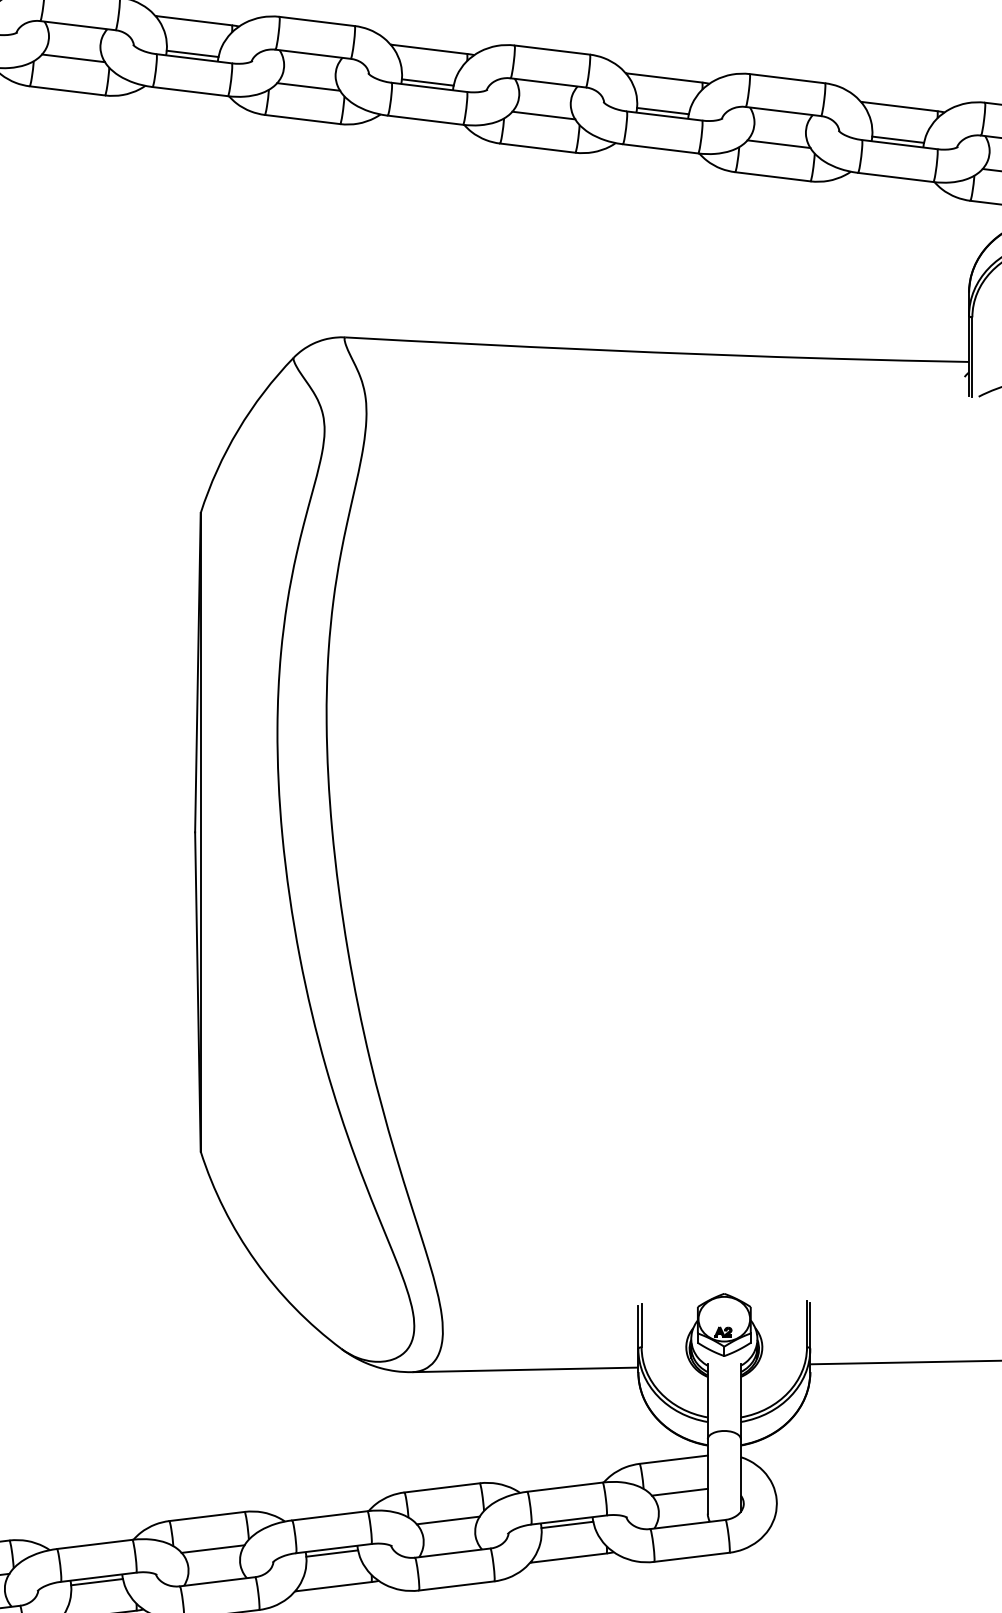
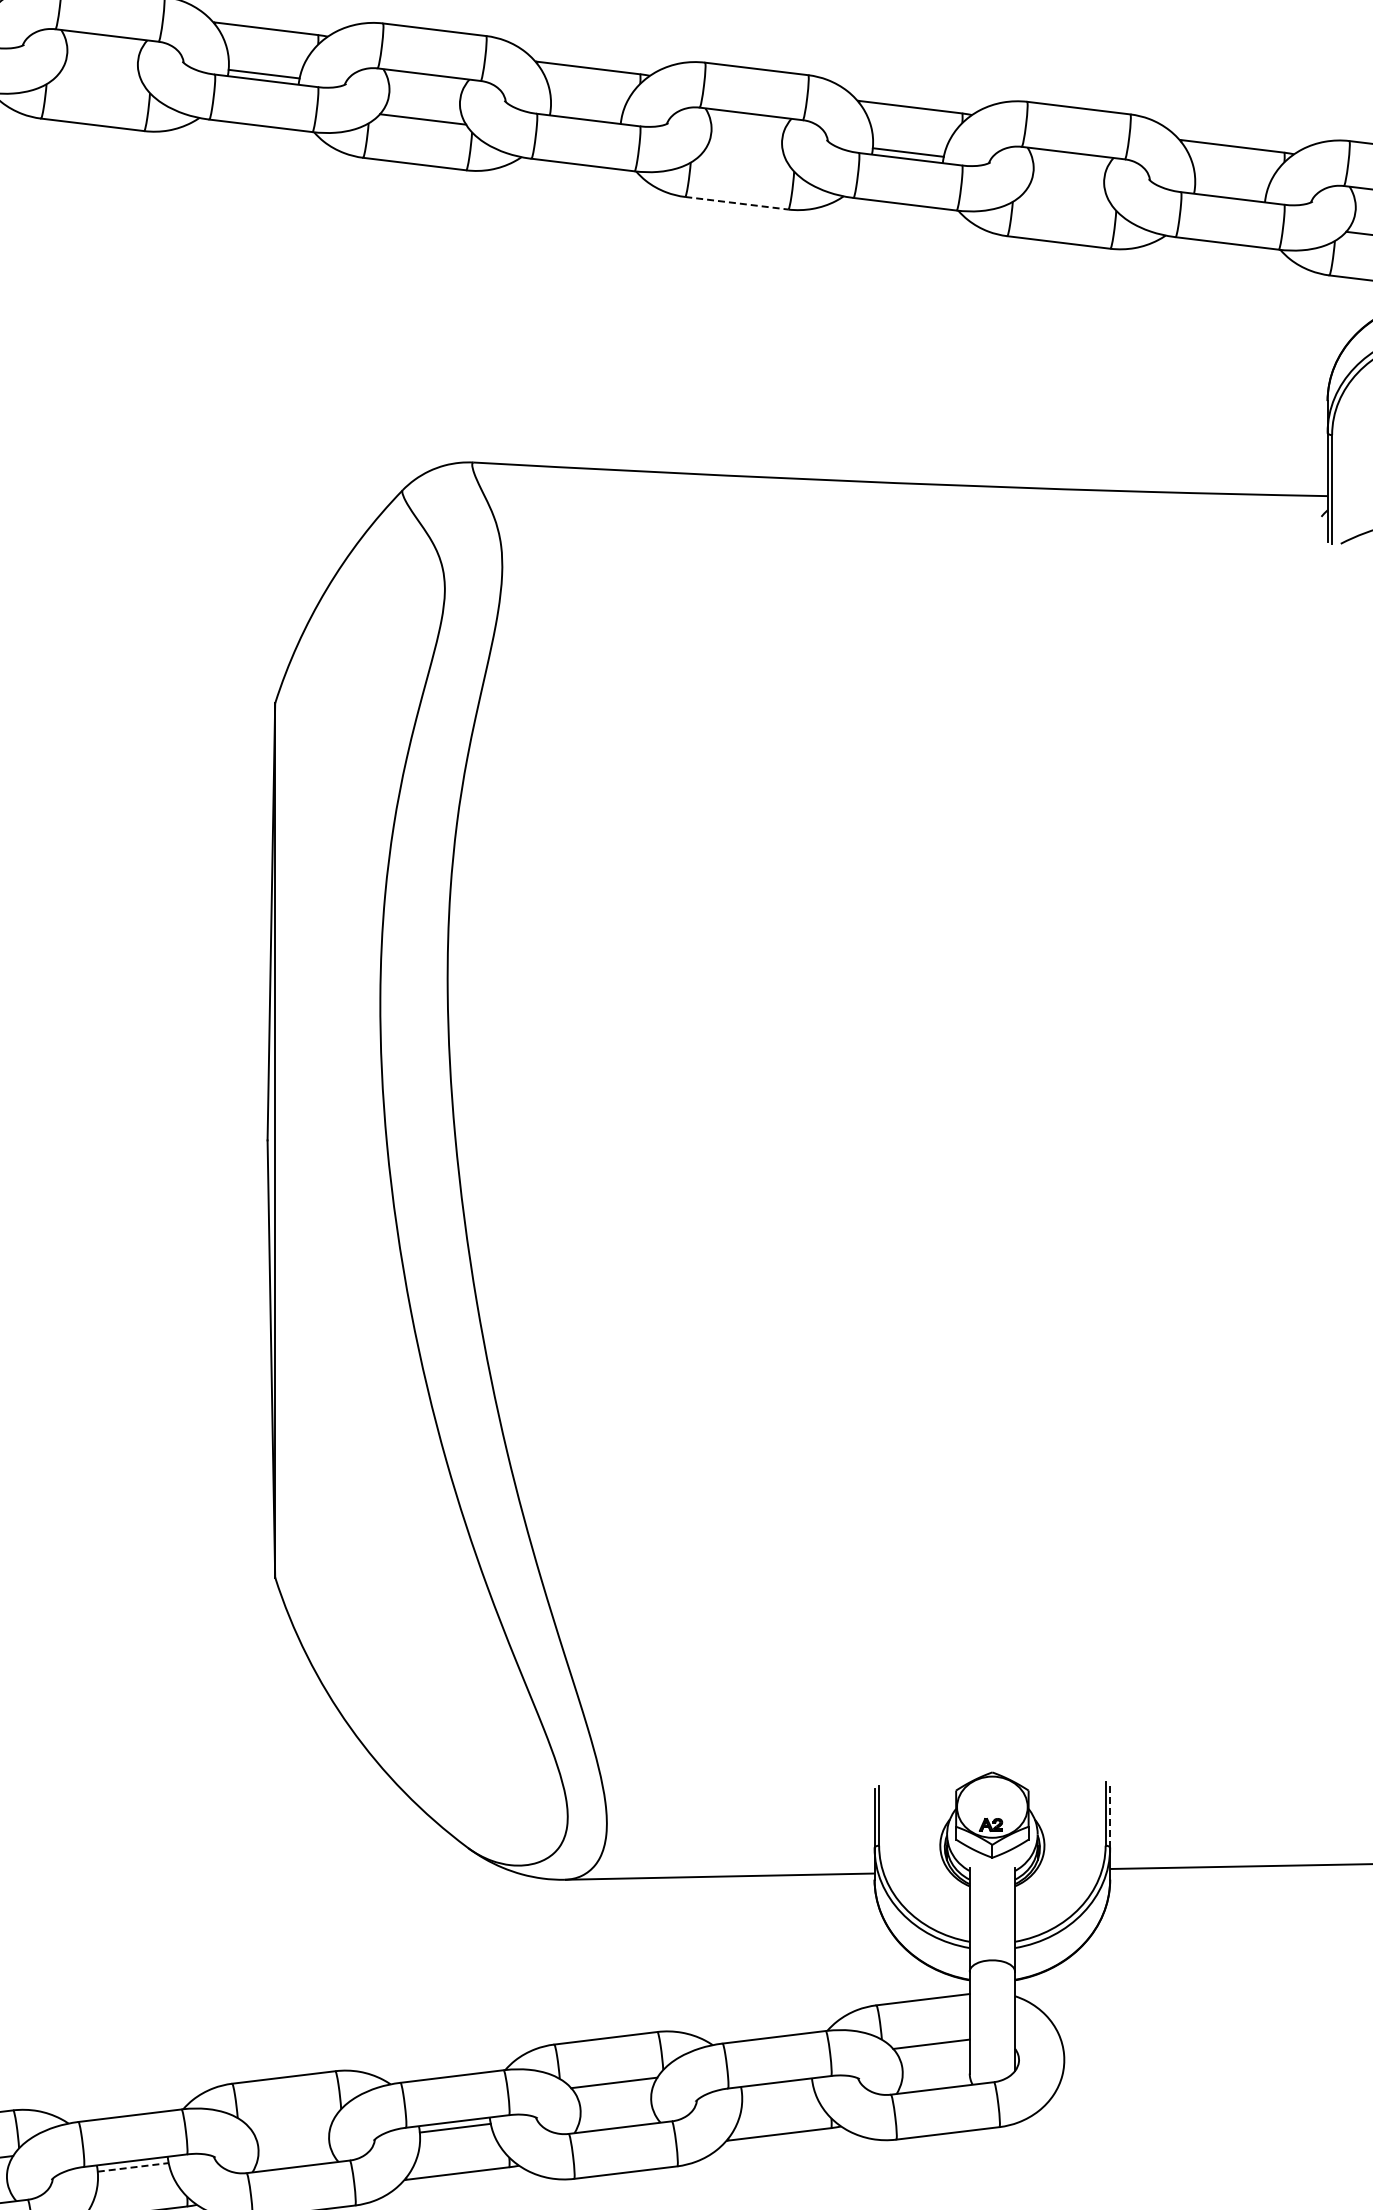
line: (73, 58) -> (100, 80), removed
line: (427, 82) -> (585, 113), removed
line: (544, 115) -> (745, 158), removed
line: (897, 139) -> (1229, 191), removed
line: (779, 143) -> (1067, 197), removed
line: (537, 148) -> (736, 203), solid -> dashed
line: (810, 1325) -> (1110, 1816), solid -> dashed
line: (566, 1524) -> (776, 2088), removed
line: (213, 1548) -> (292, 2121), removed
line: (97, 1582) -> (133, 2167), solid -> dashed

